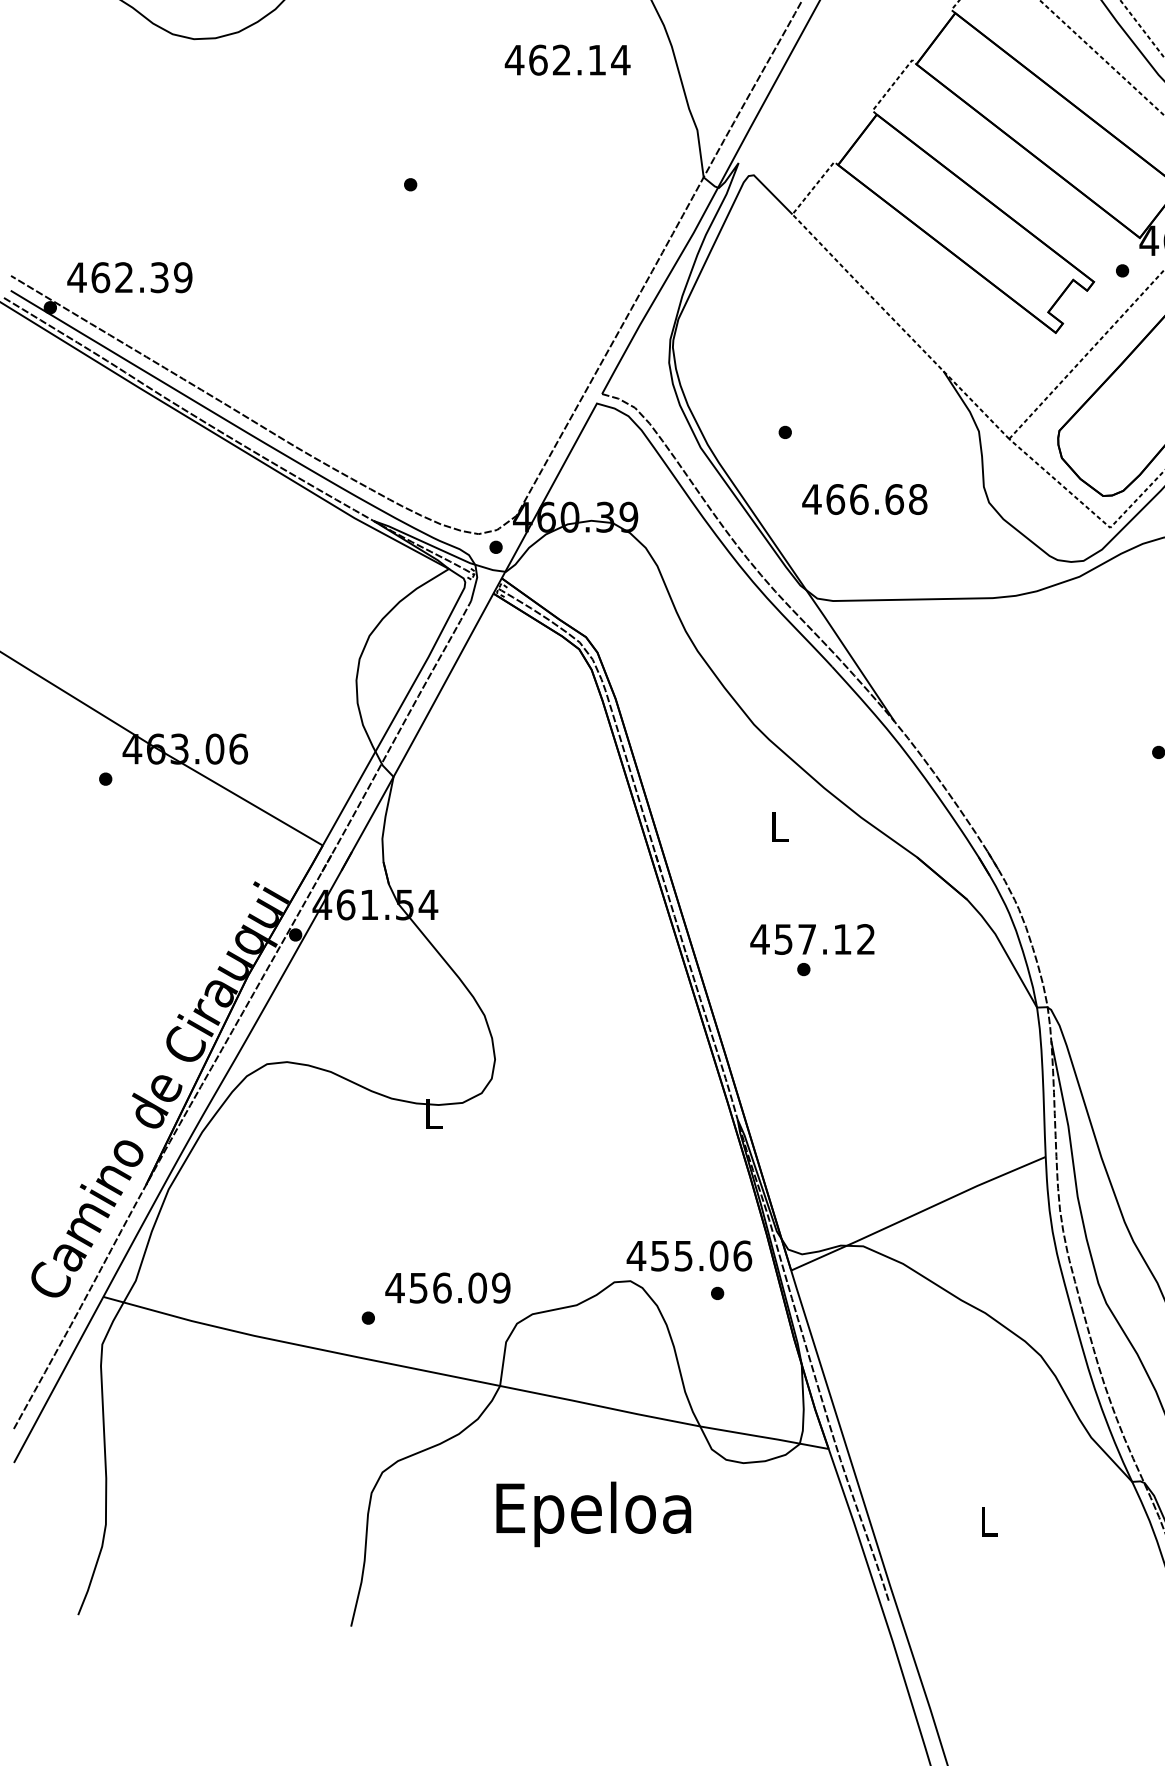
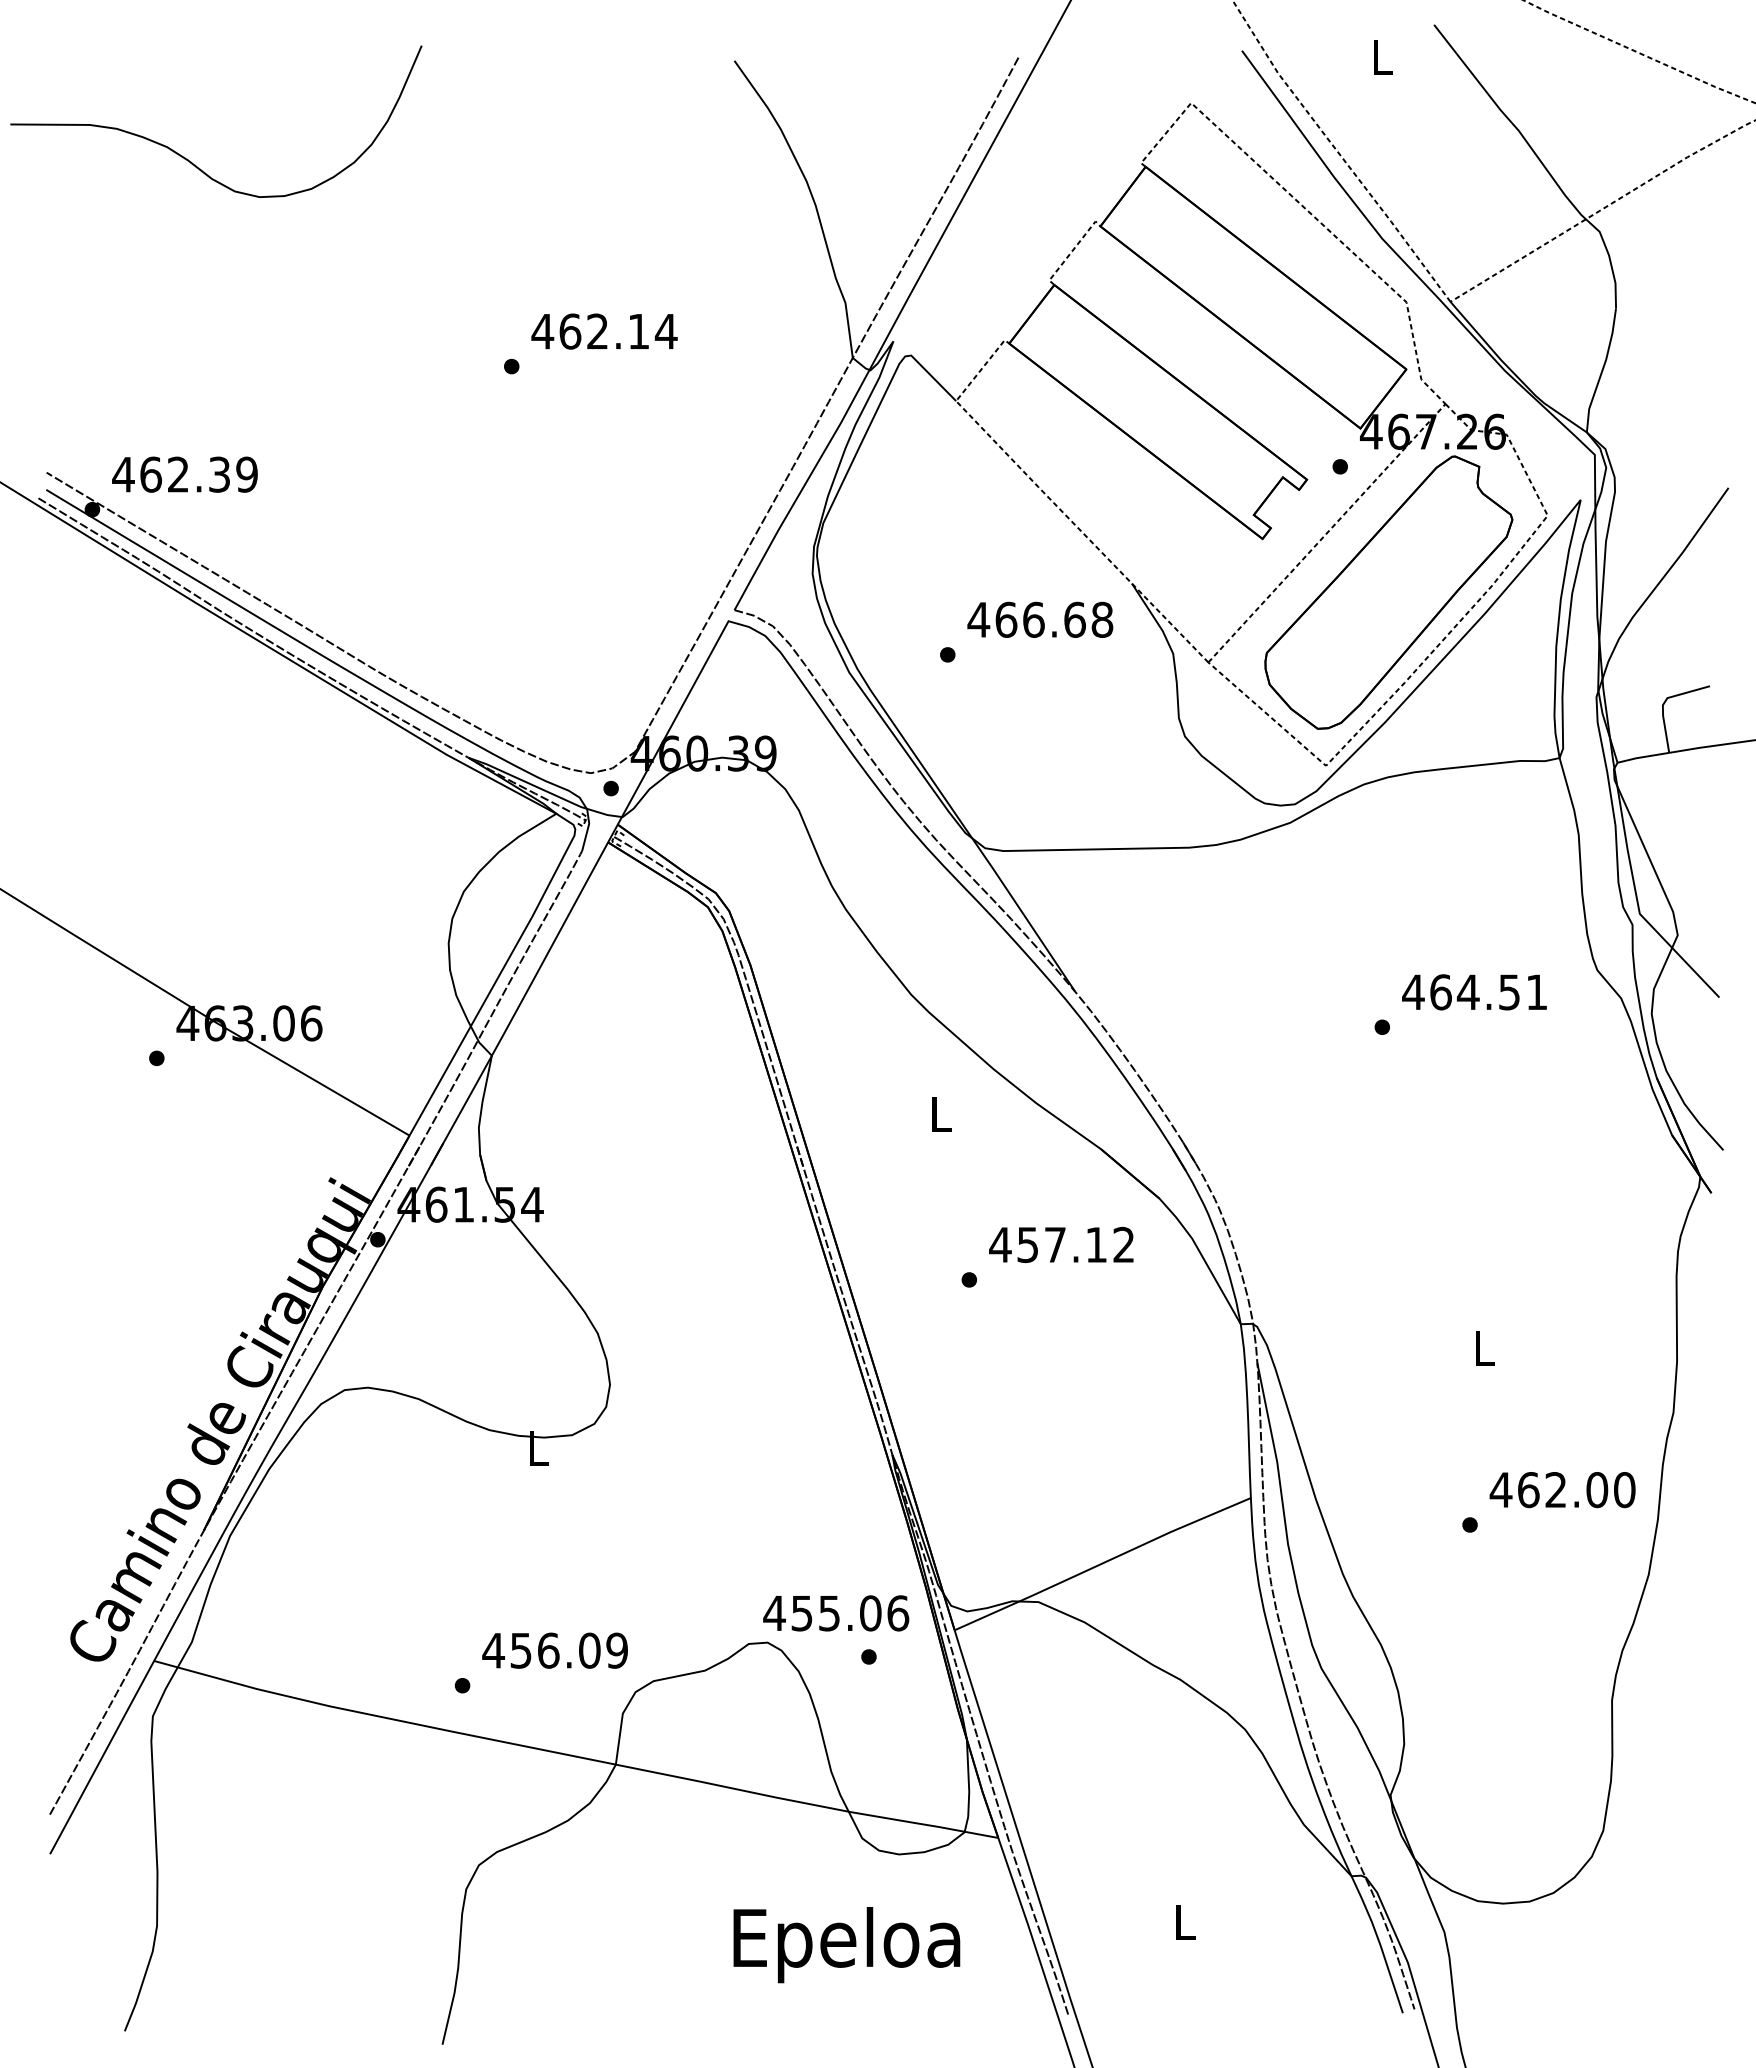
text: (567, 60) -> (604, 331), moved
text: (864, 499) -> (1040, 619), moved
text: (812, 939) -> (1061, 1244), moved
text: (593, 1514) -> (846, 1945), moved

